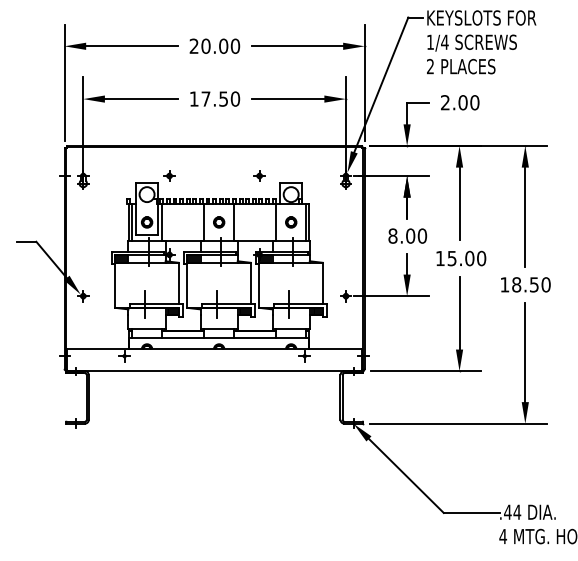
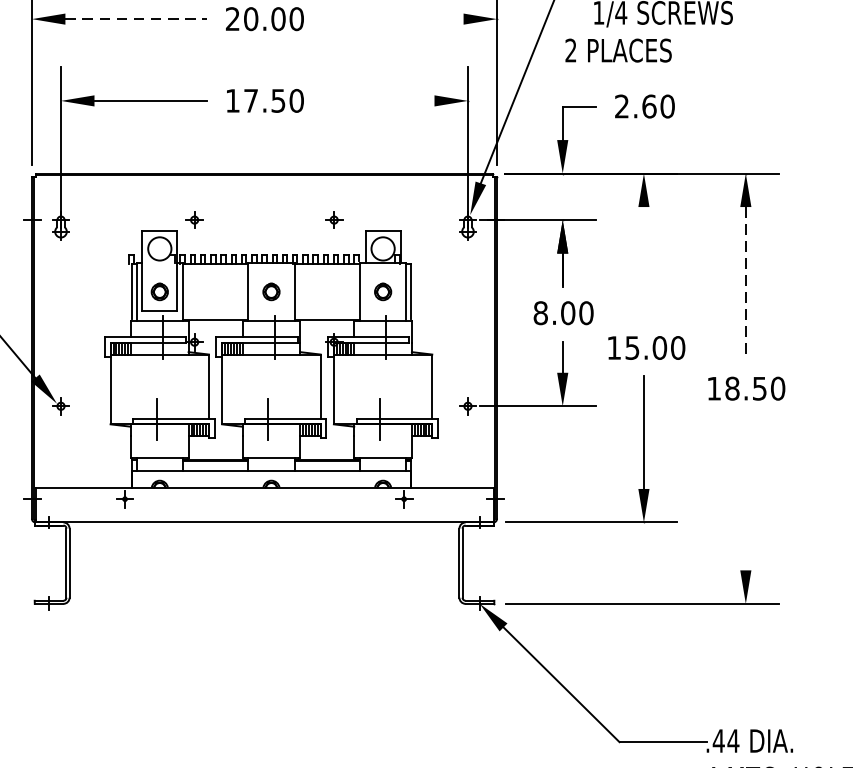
line: (131, 46) -> (135, 19), solid -> dashed
line: (297, 46) -> (392, 19), removed
text: (461, 66) -> (619, 50), moved
line: (287, 99) -> (377, 101), removed
text: (462, 102) -> (648, 106), 2.00 -> 2.60
line: (459, 203) -> (643, 262), removed
line: (525, 217) -> (746, 284), solid -> dashed
line: (525, 352) -> (746, 493), removed

